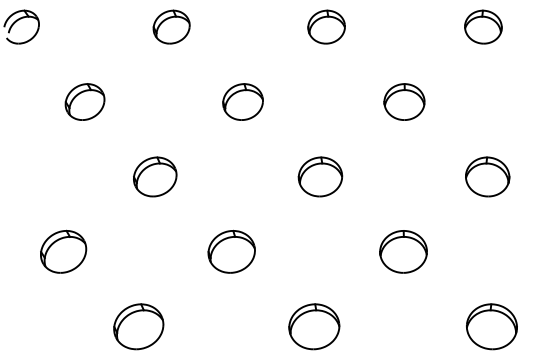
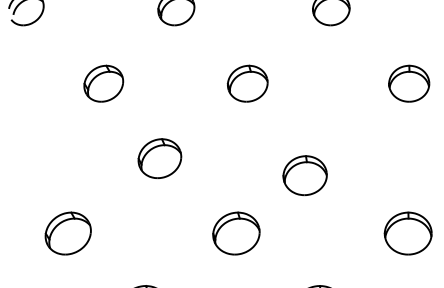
part: (84, 101) -> (103, 83), moved
part: (320, 176) -> (305, 175), moved

